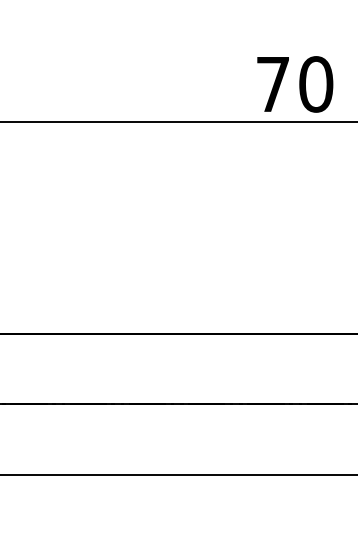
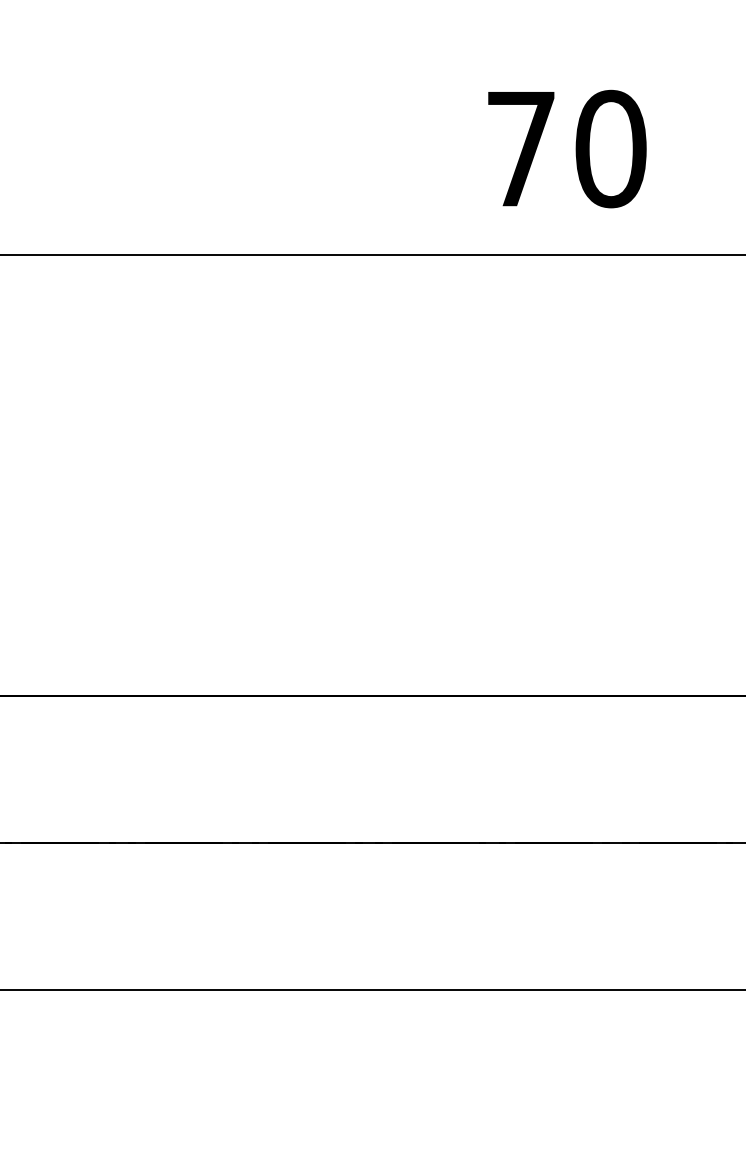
text: (295, 84) -> (567, 149), moved

